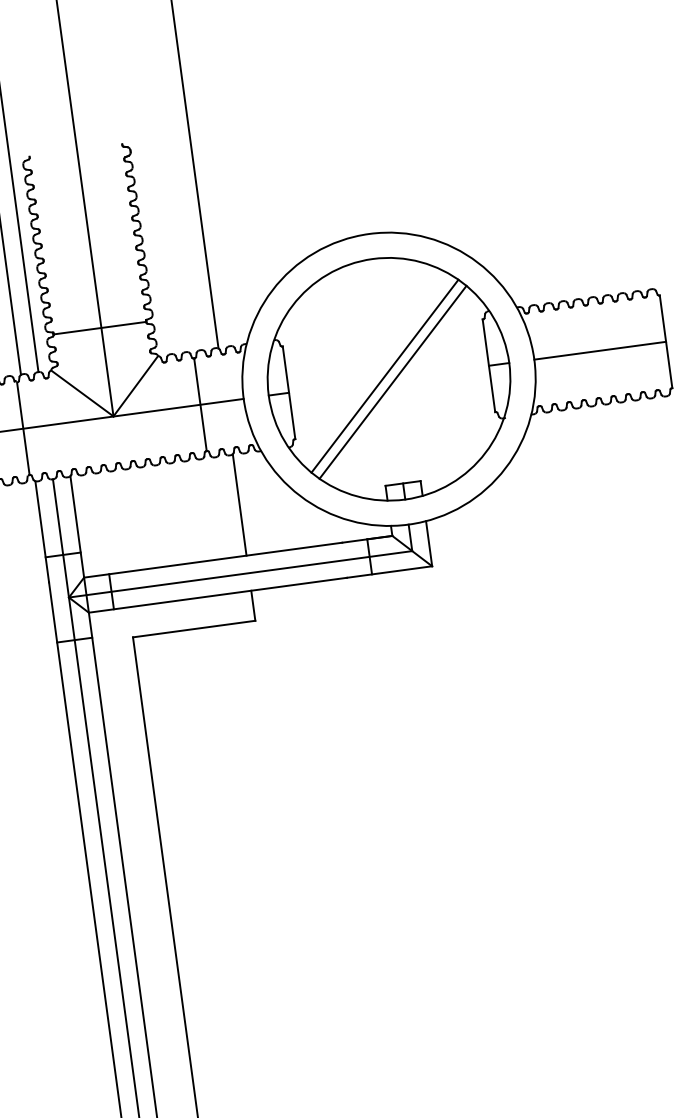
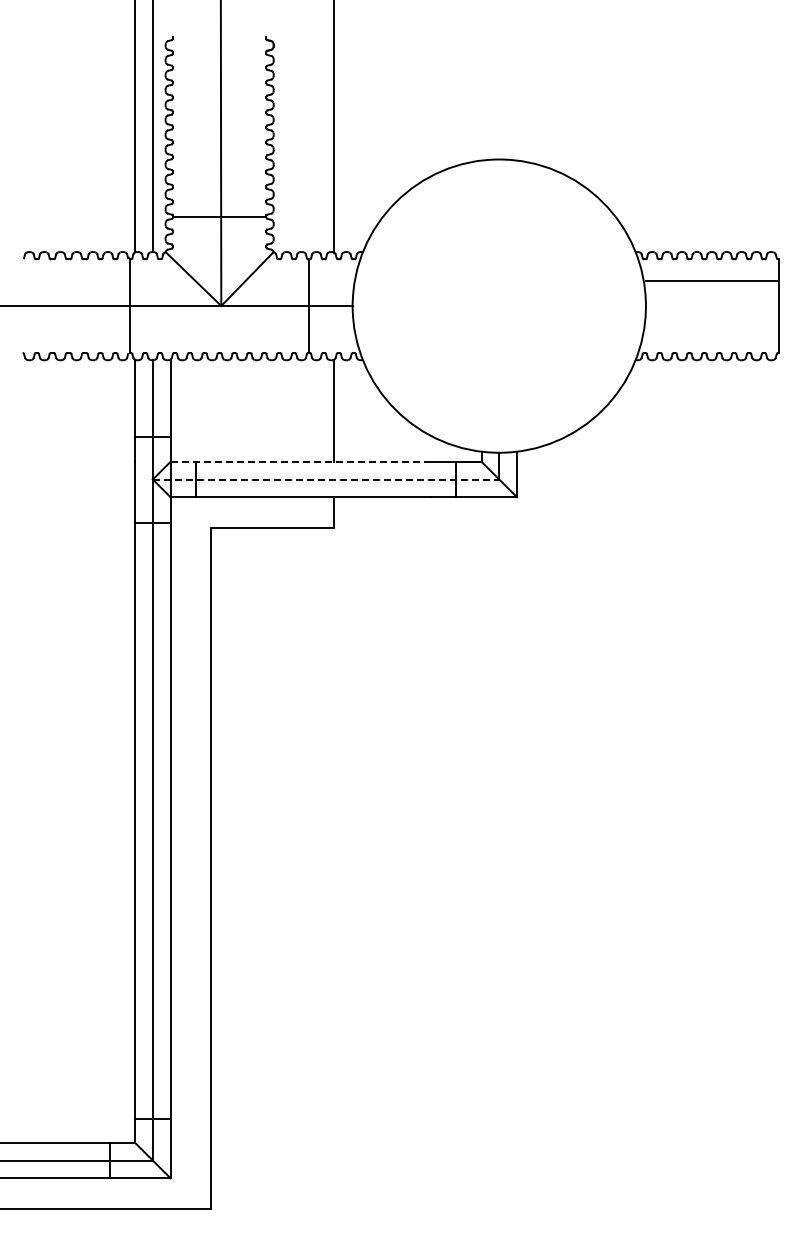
line: (599, 351) -> (711, 281), moved
part: (389, 378) -> (499, 305), removed
line: (212, 559) -> (300, 461), solid -> dashed
line: (241, 574) -> (326, 479), solid -> dashed

